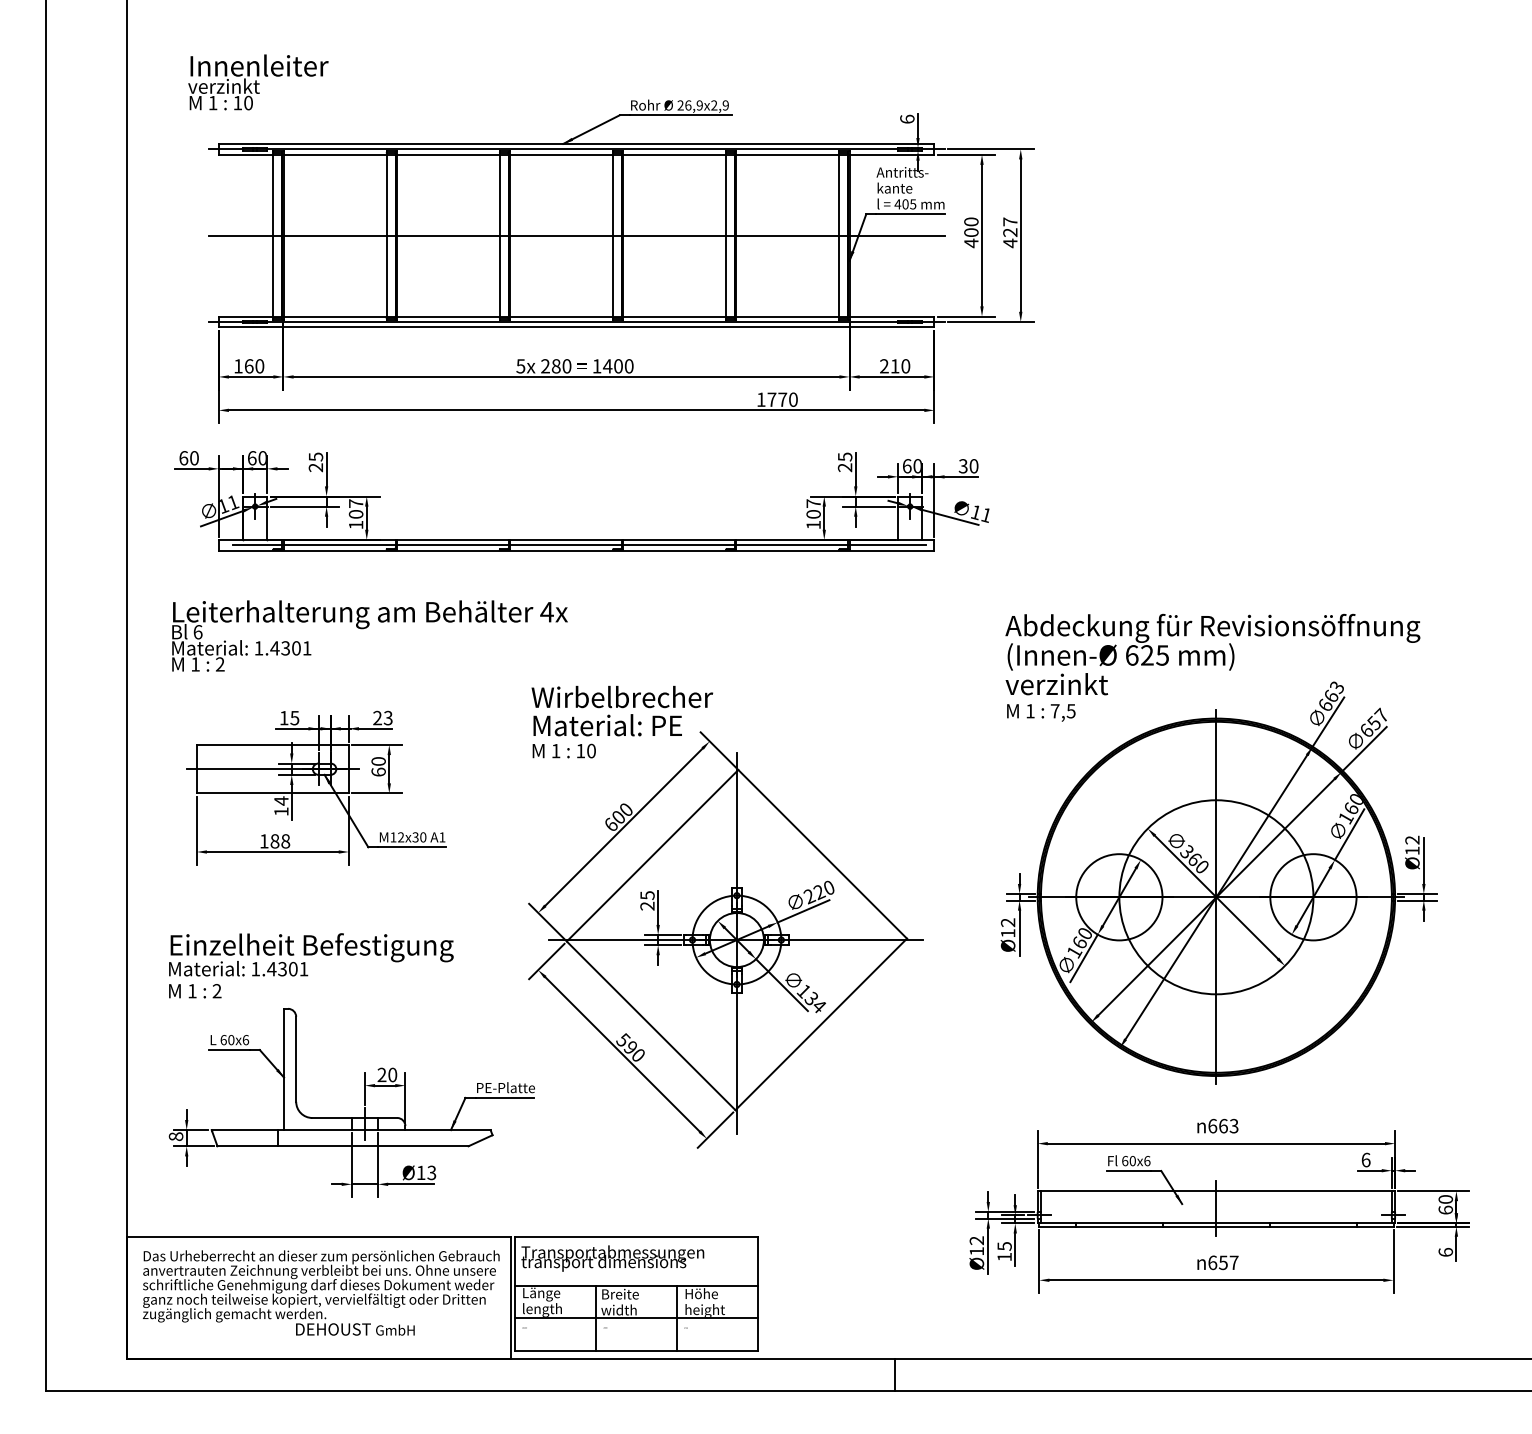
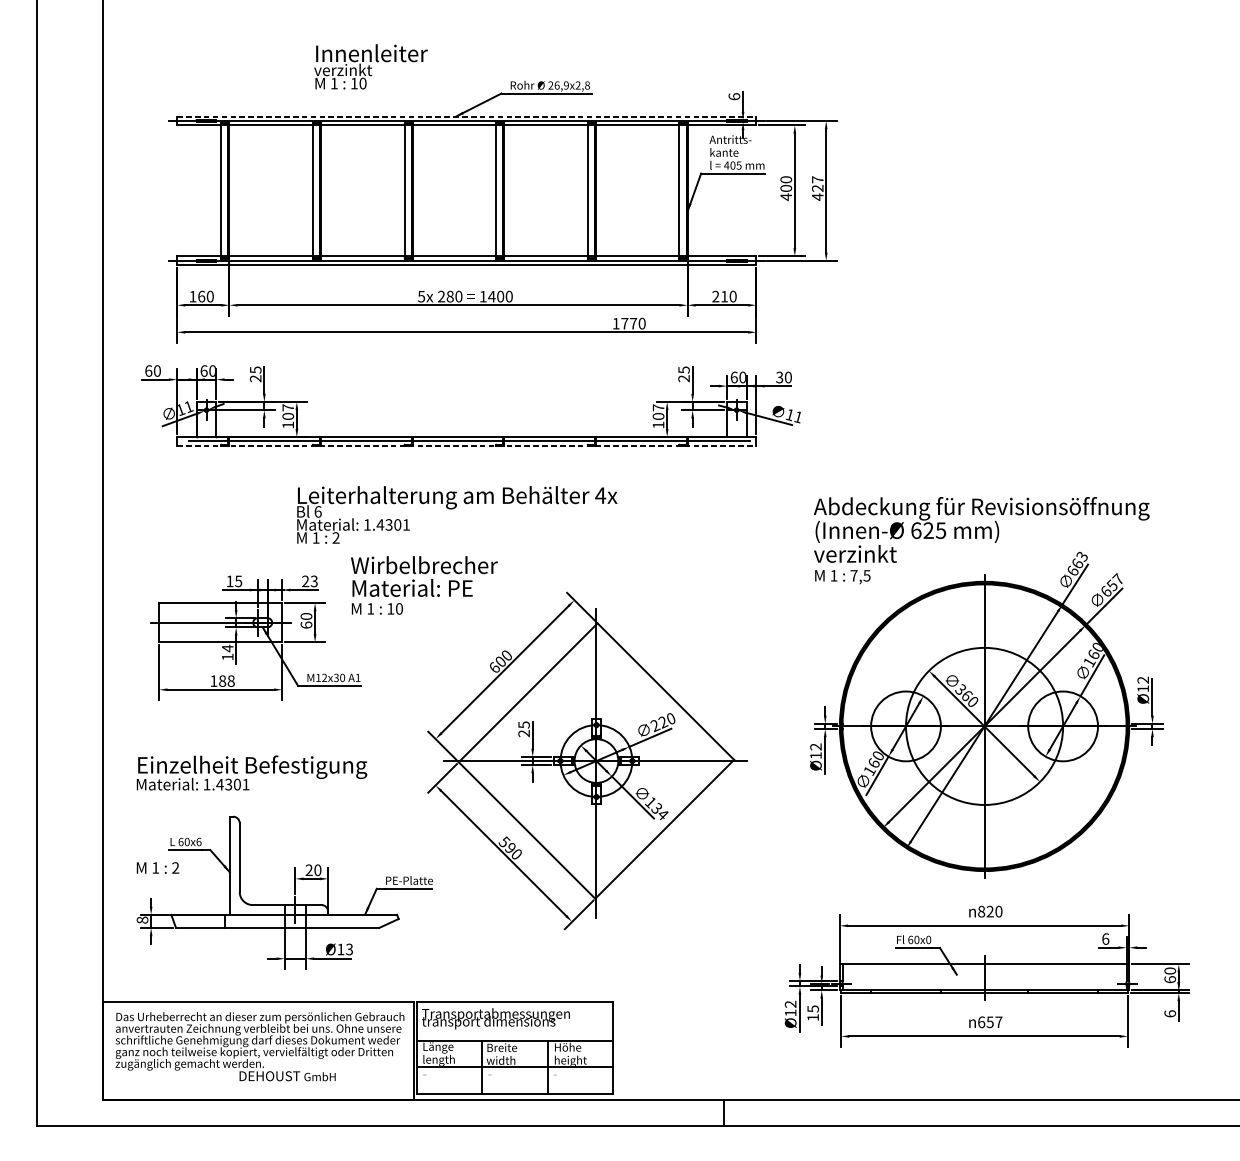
text: (258, 82) -> (371, 66), moved
text: (725, 105) -> (587, 85), 26,9x2,9 -> 26,9x2,8
line: (576, 143) -> (466, 116), solid -> dashed
line: (576, 235) -> (466, 190), removed
line: (576, 550) -> (466, 445), solid -> dashed
text: (369, 635) -> (456, 514), moved
text: (622, 721) -> (424, 584), moved
text: (195, 991) -> (158, 868), moved
text: (1223, 1125) -> (990, 911), 663 -> 820
text: (1147, 1160) -> (928, 939), 60x6 -> 60x0

